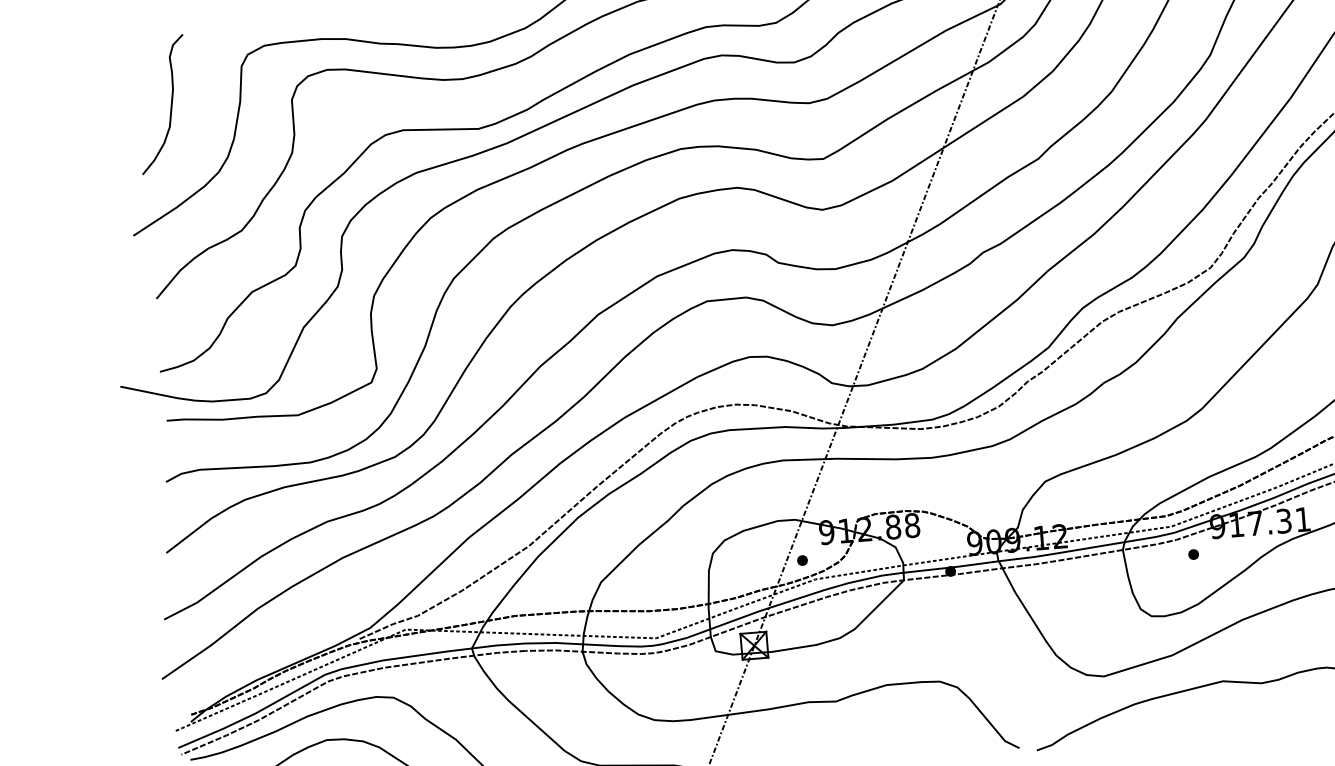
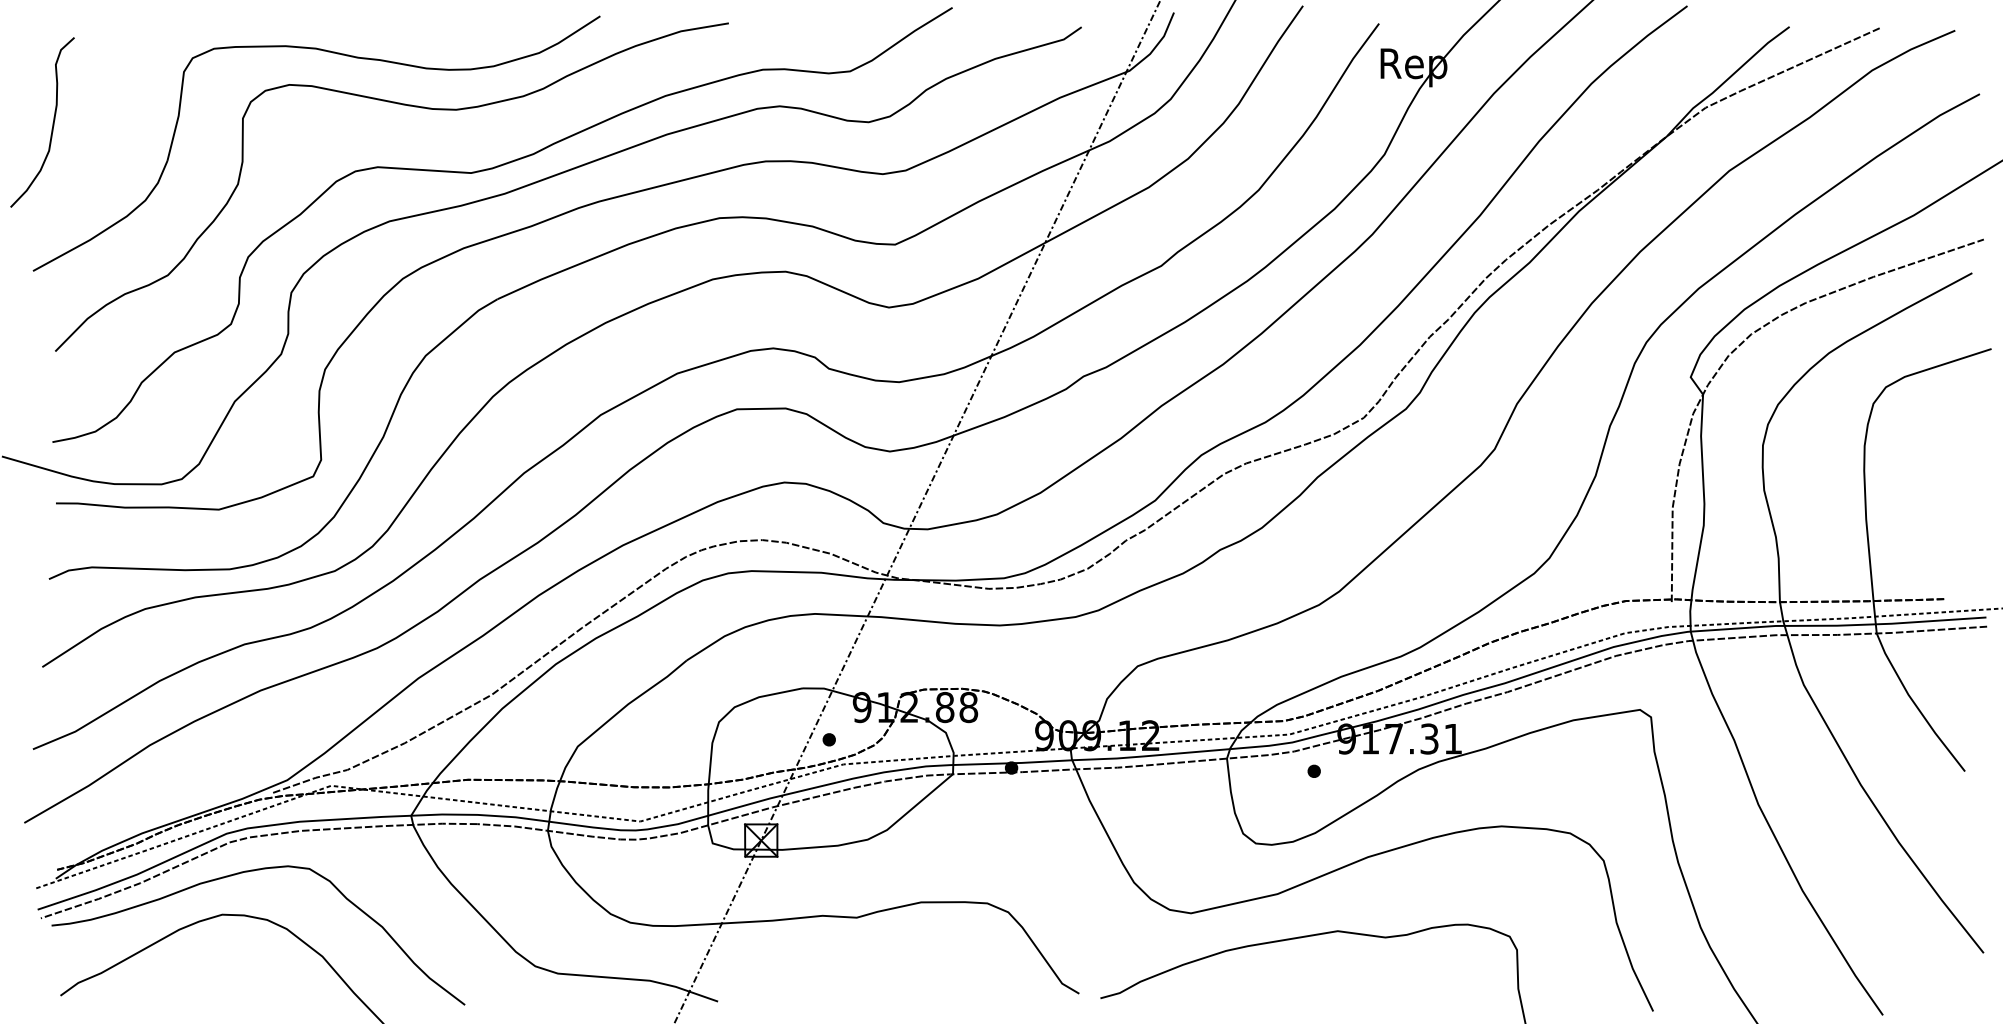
curve: (170, 103) -> (52, 122), moved

